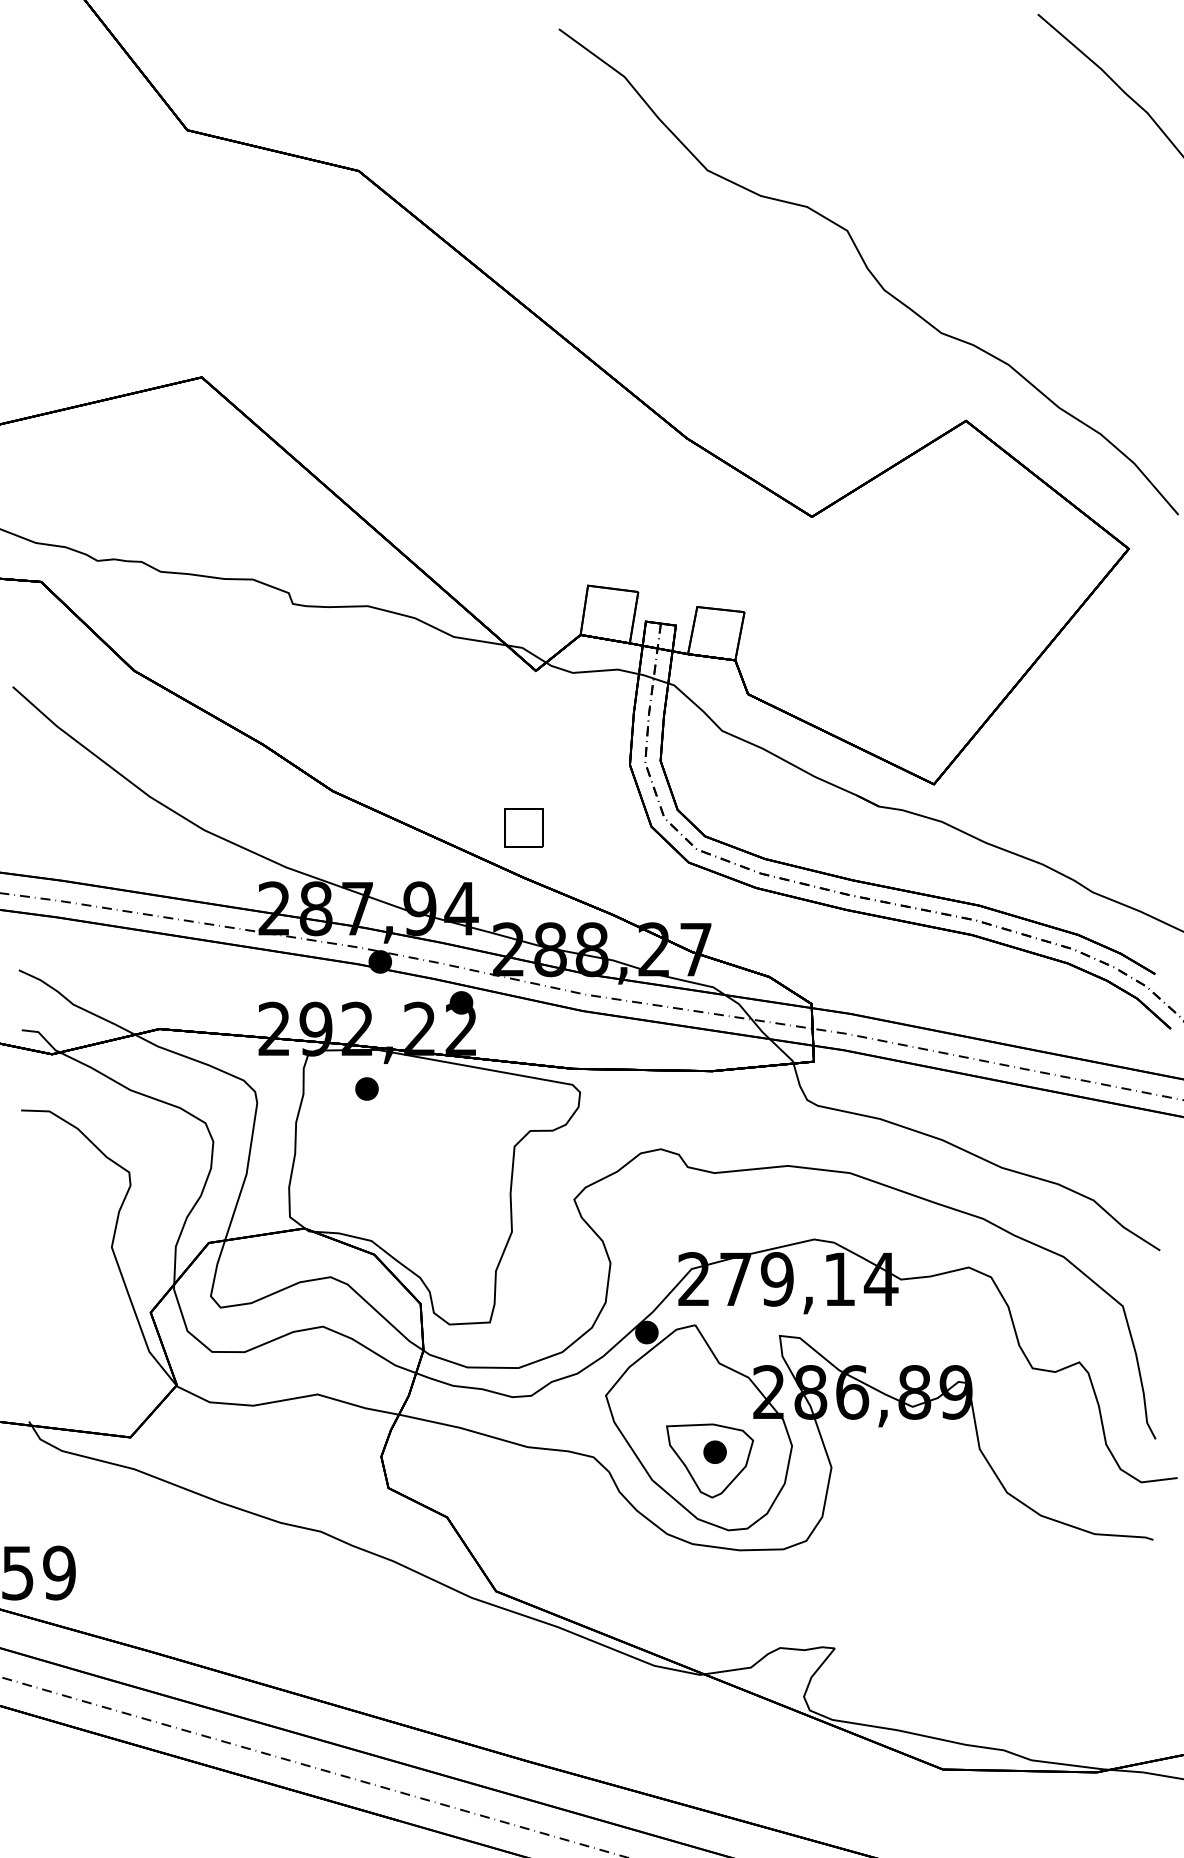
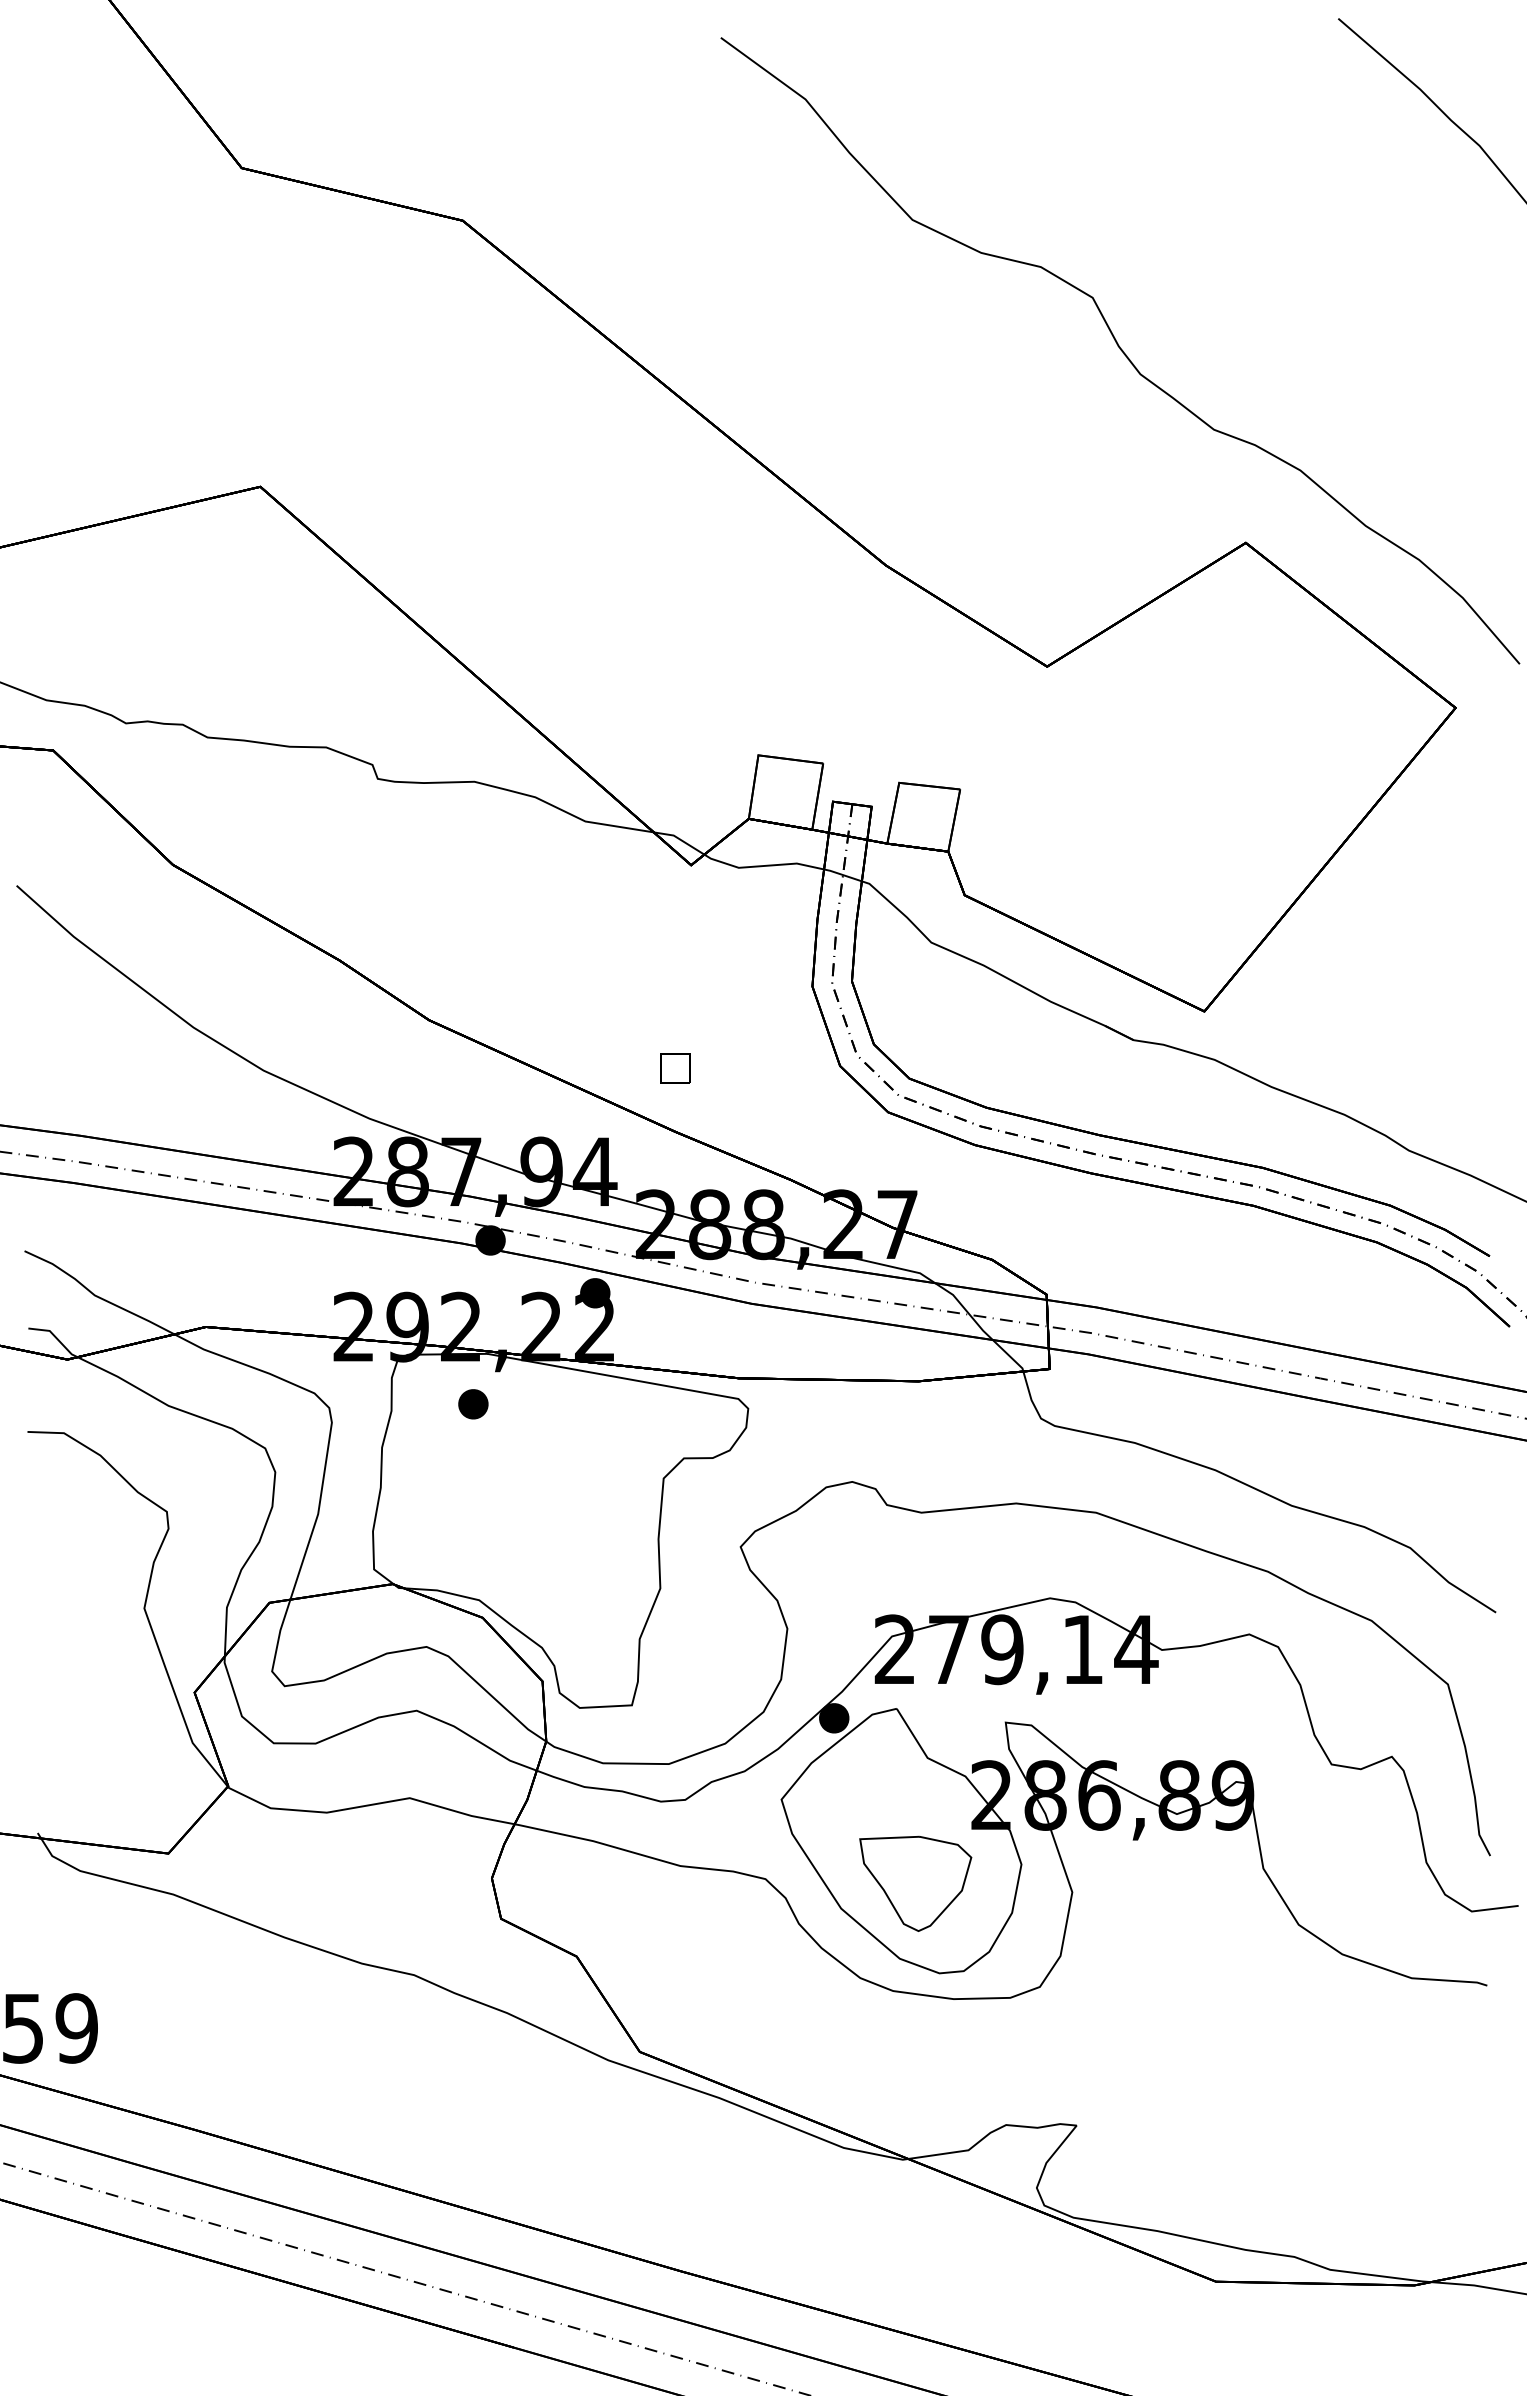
part: (523, 828) -> (675, 1068), size x0.6
part: (715, 1452) -> (922, 1872), removed

